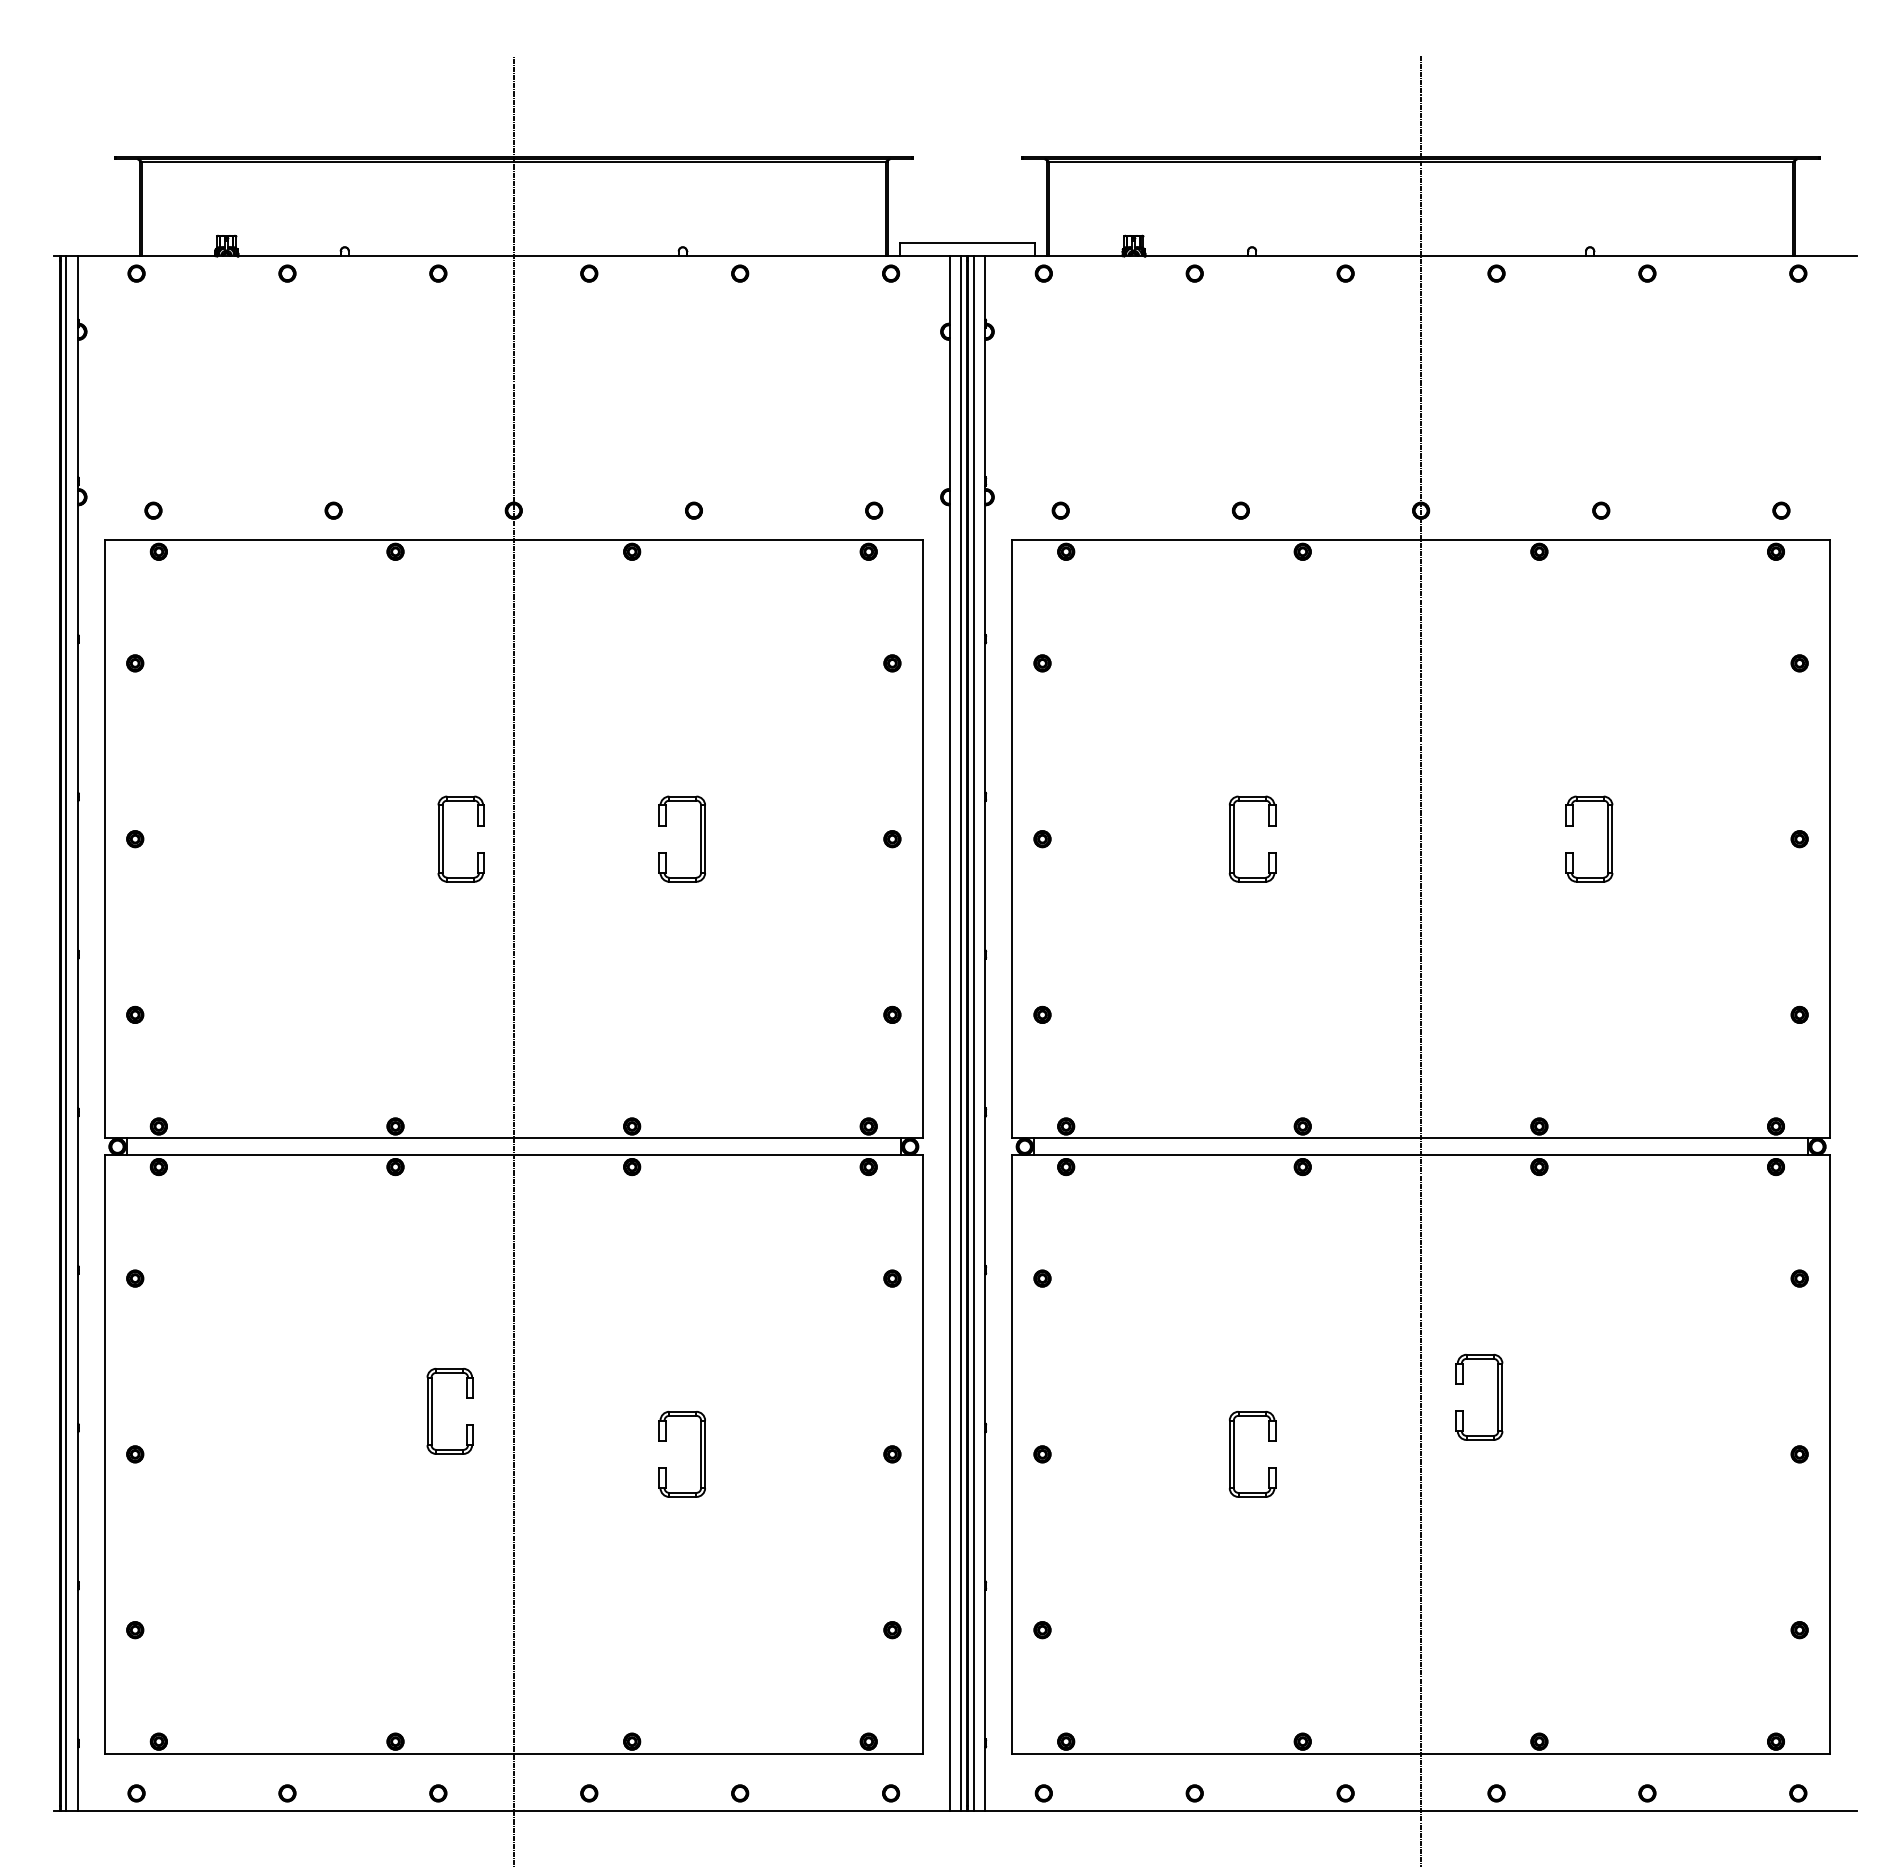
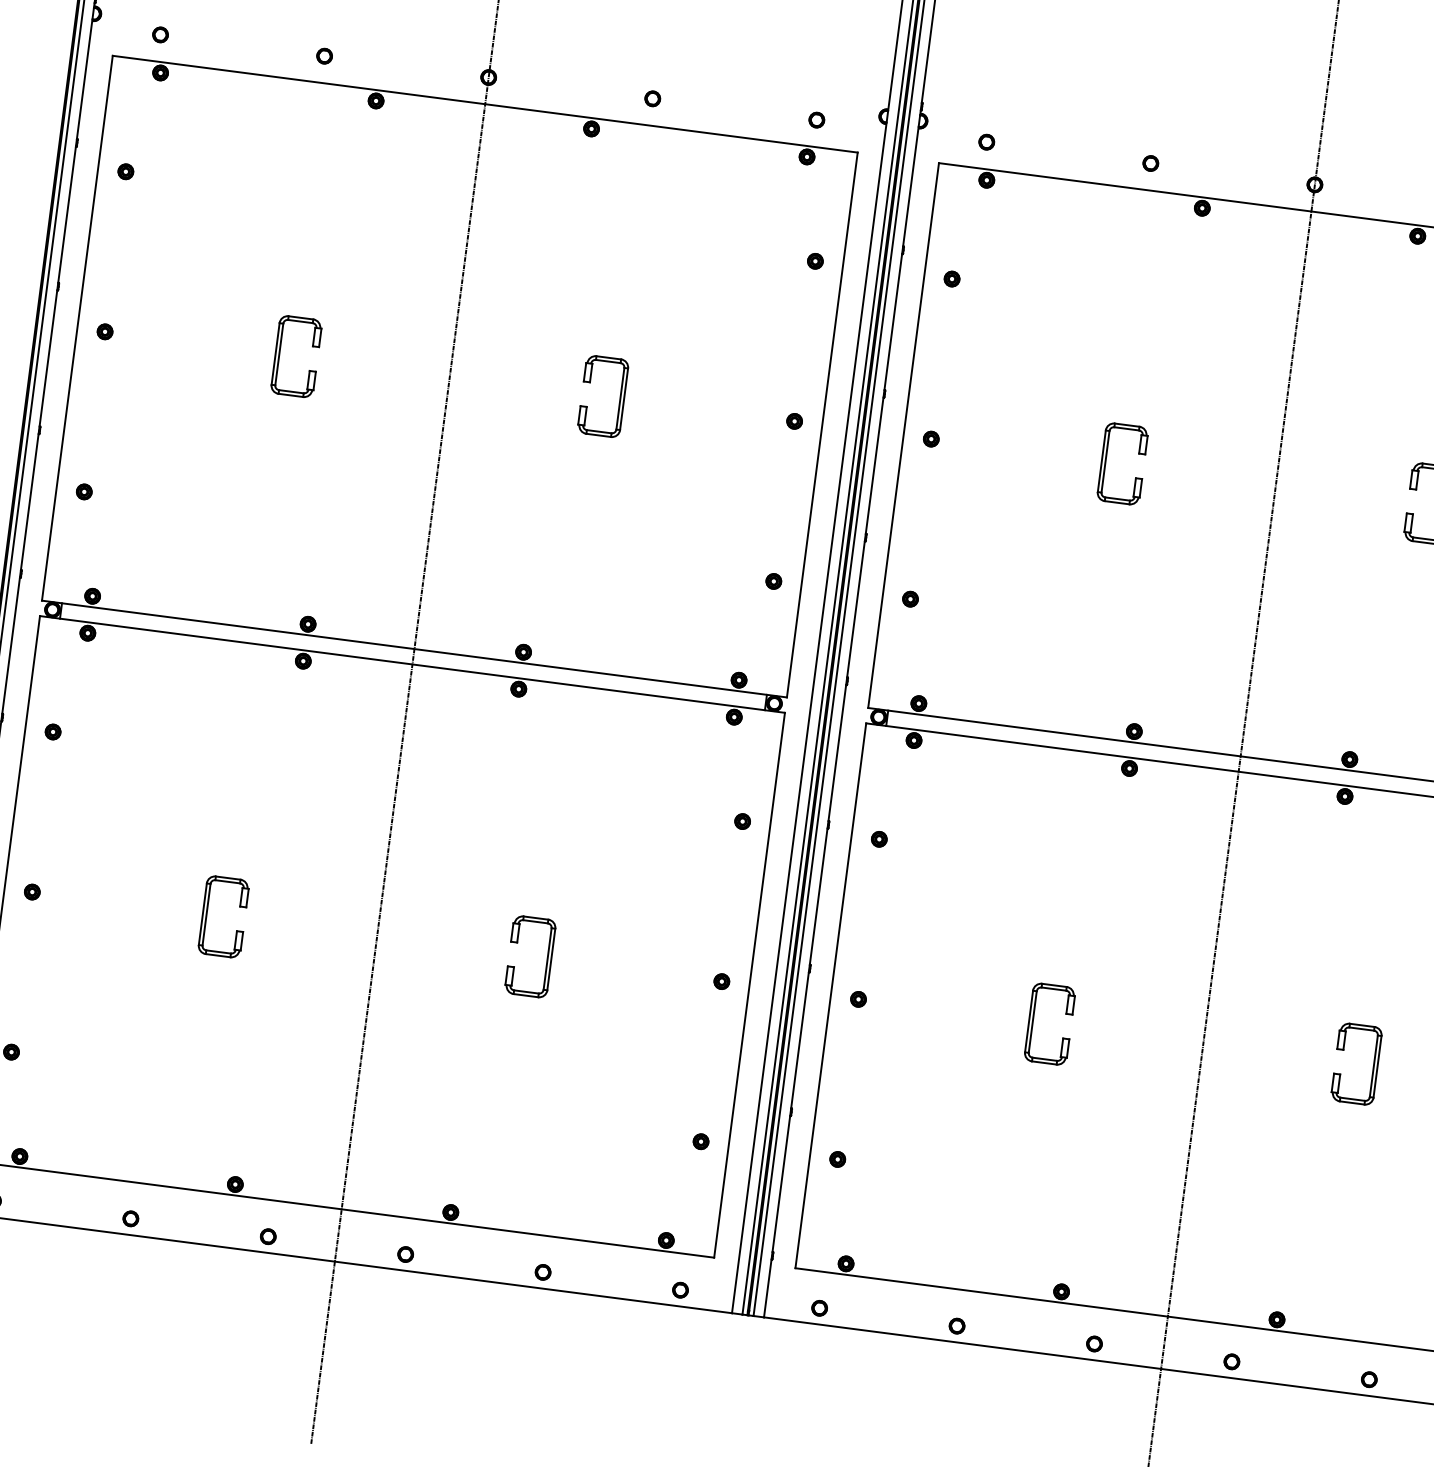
part: (443, 838) -> (280, 353), moved
part: (1497, 1397) -> (1373, 1066), moved
part: (432, 1411) -> (207, 914), moved

